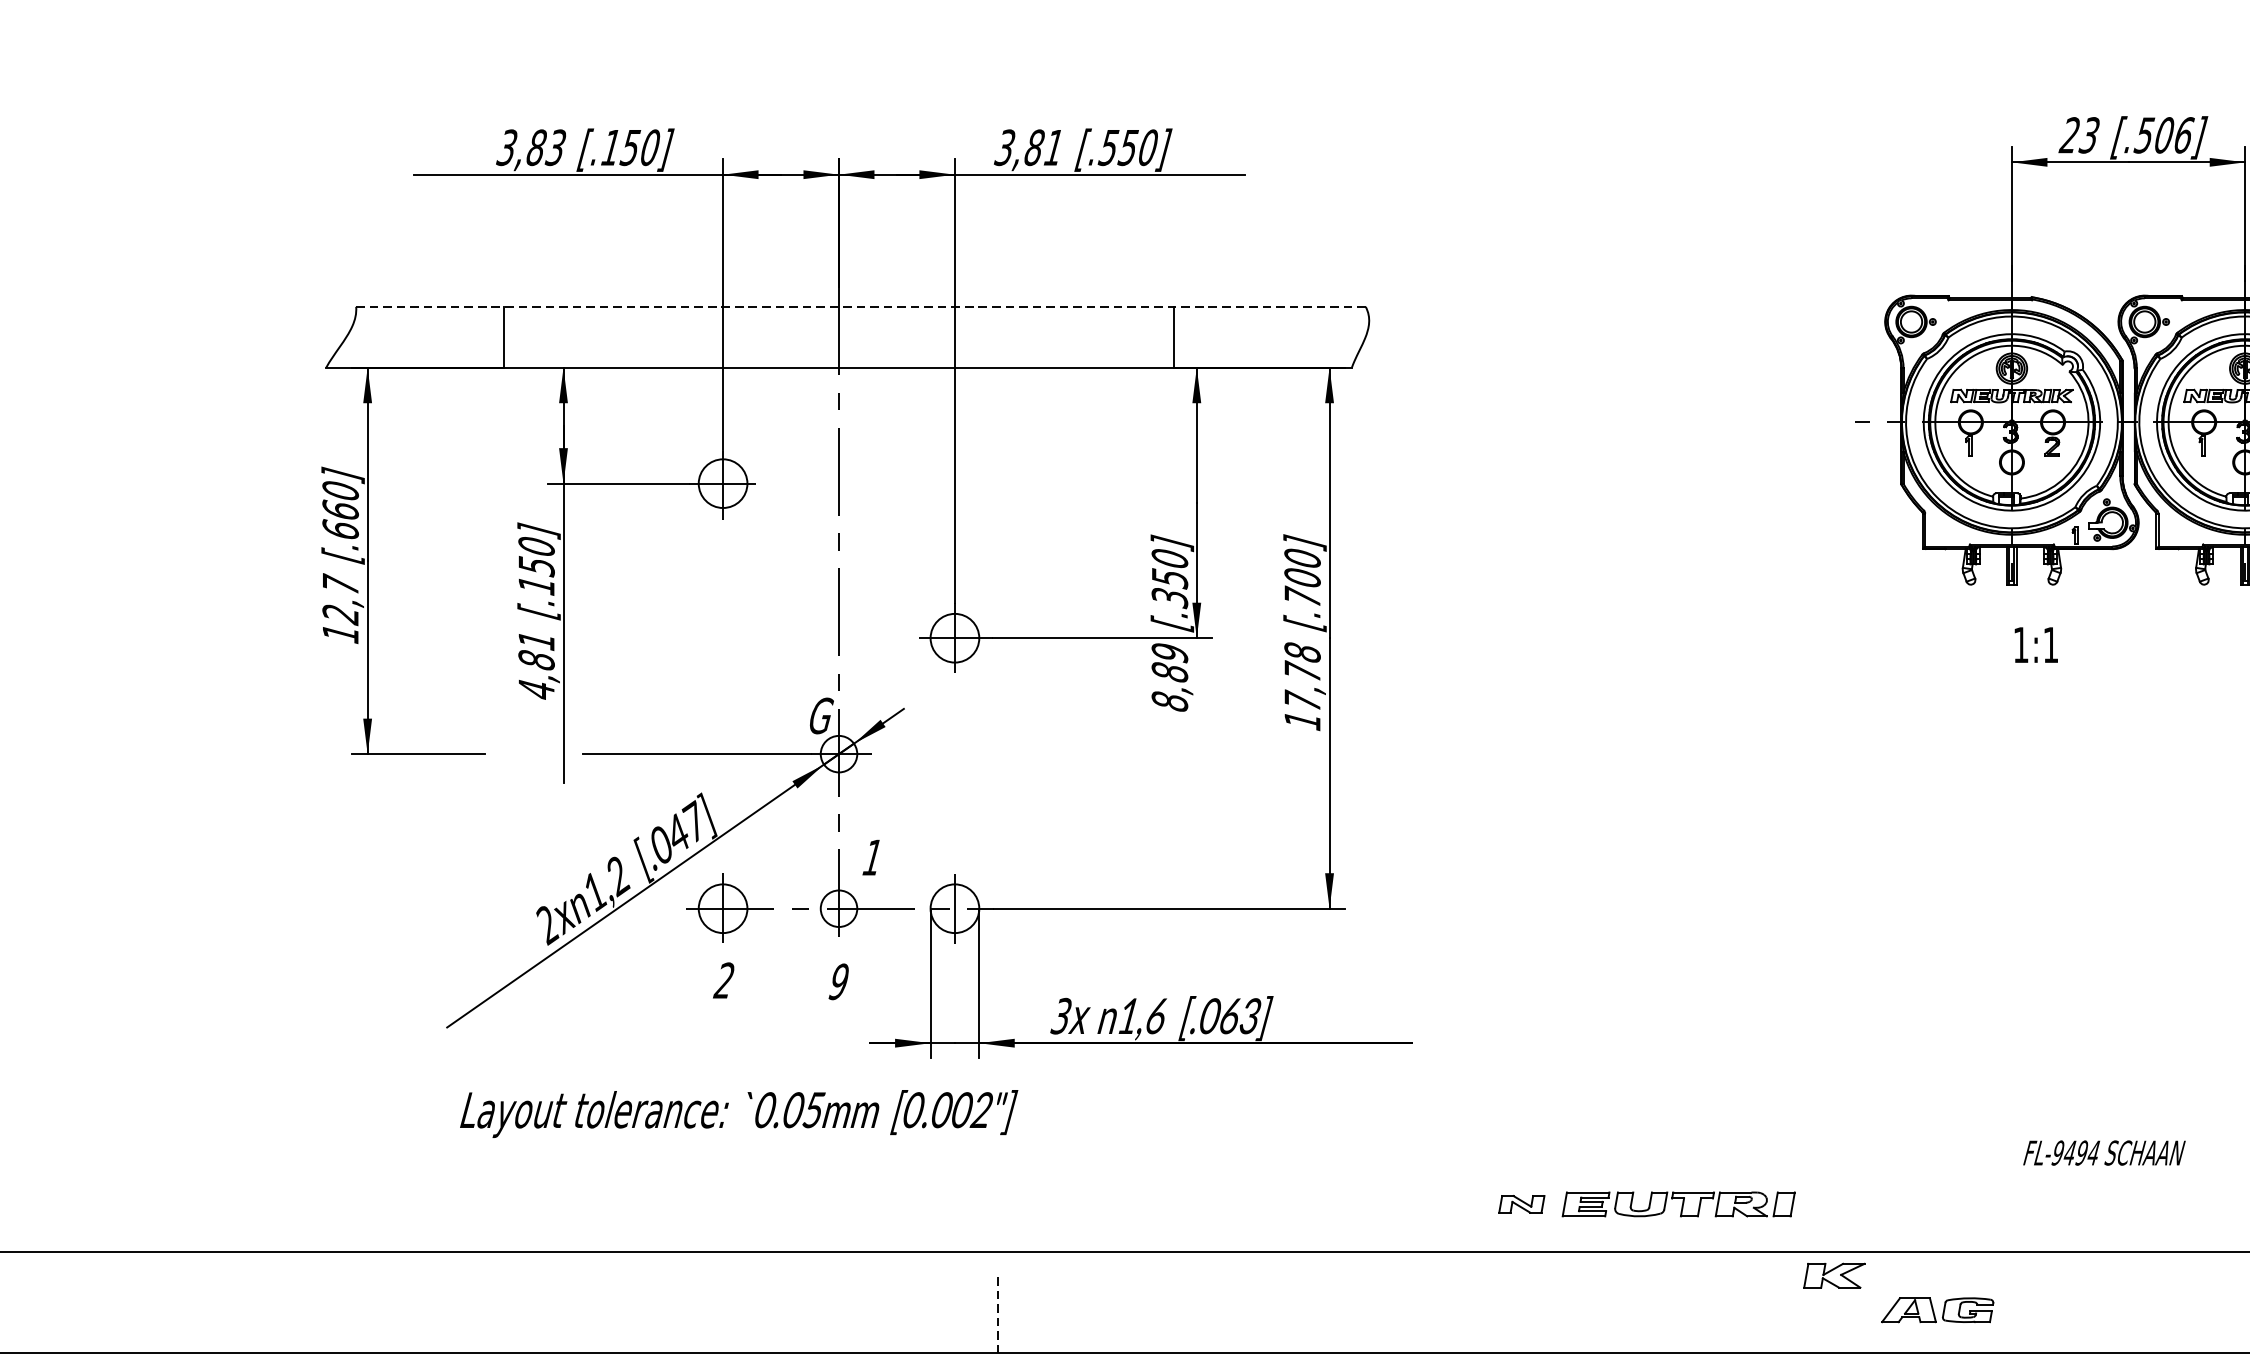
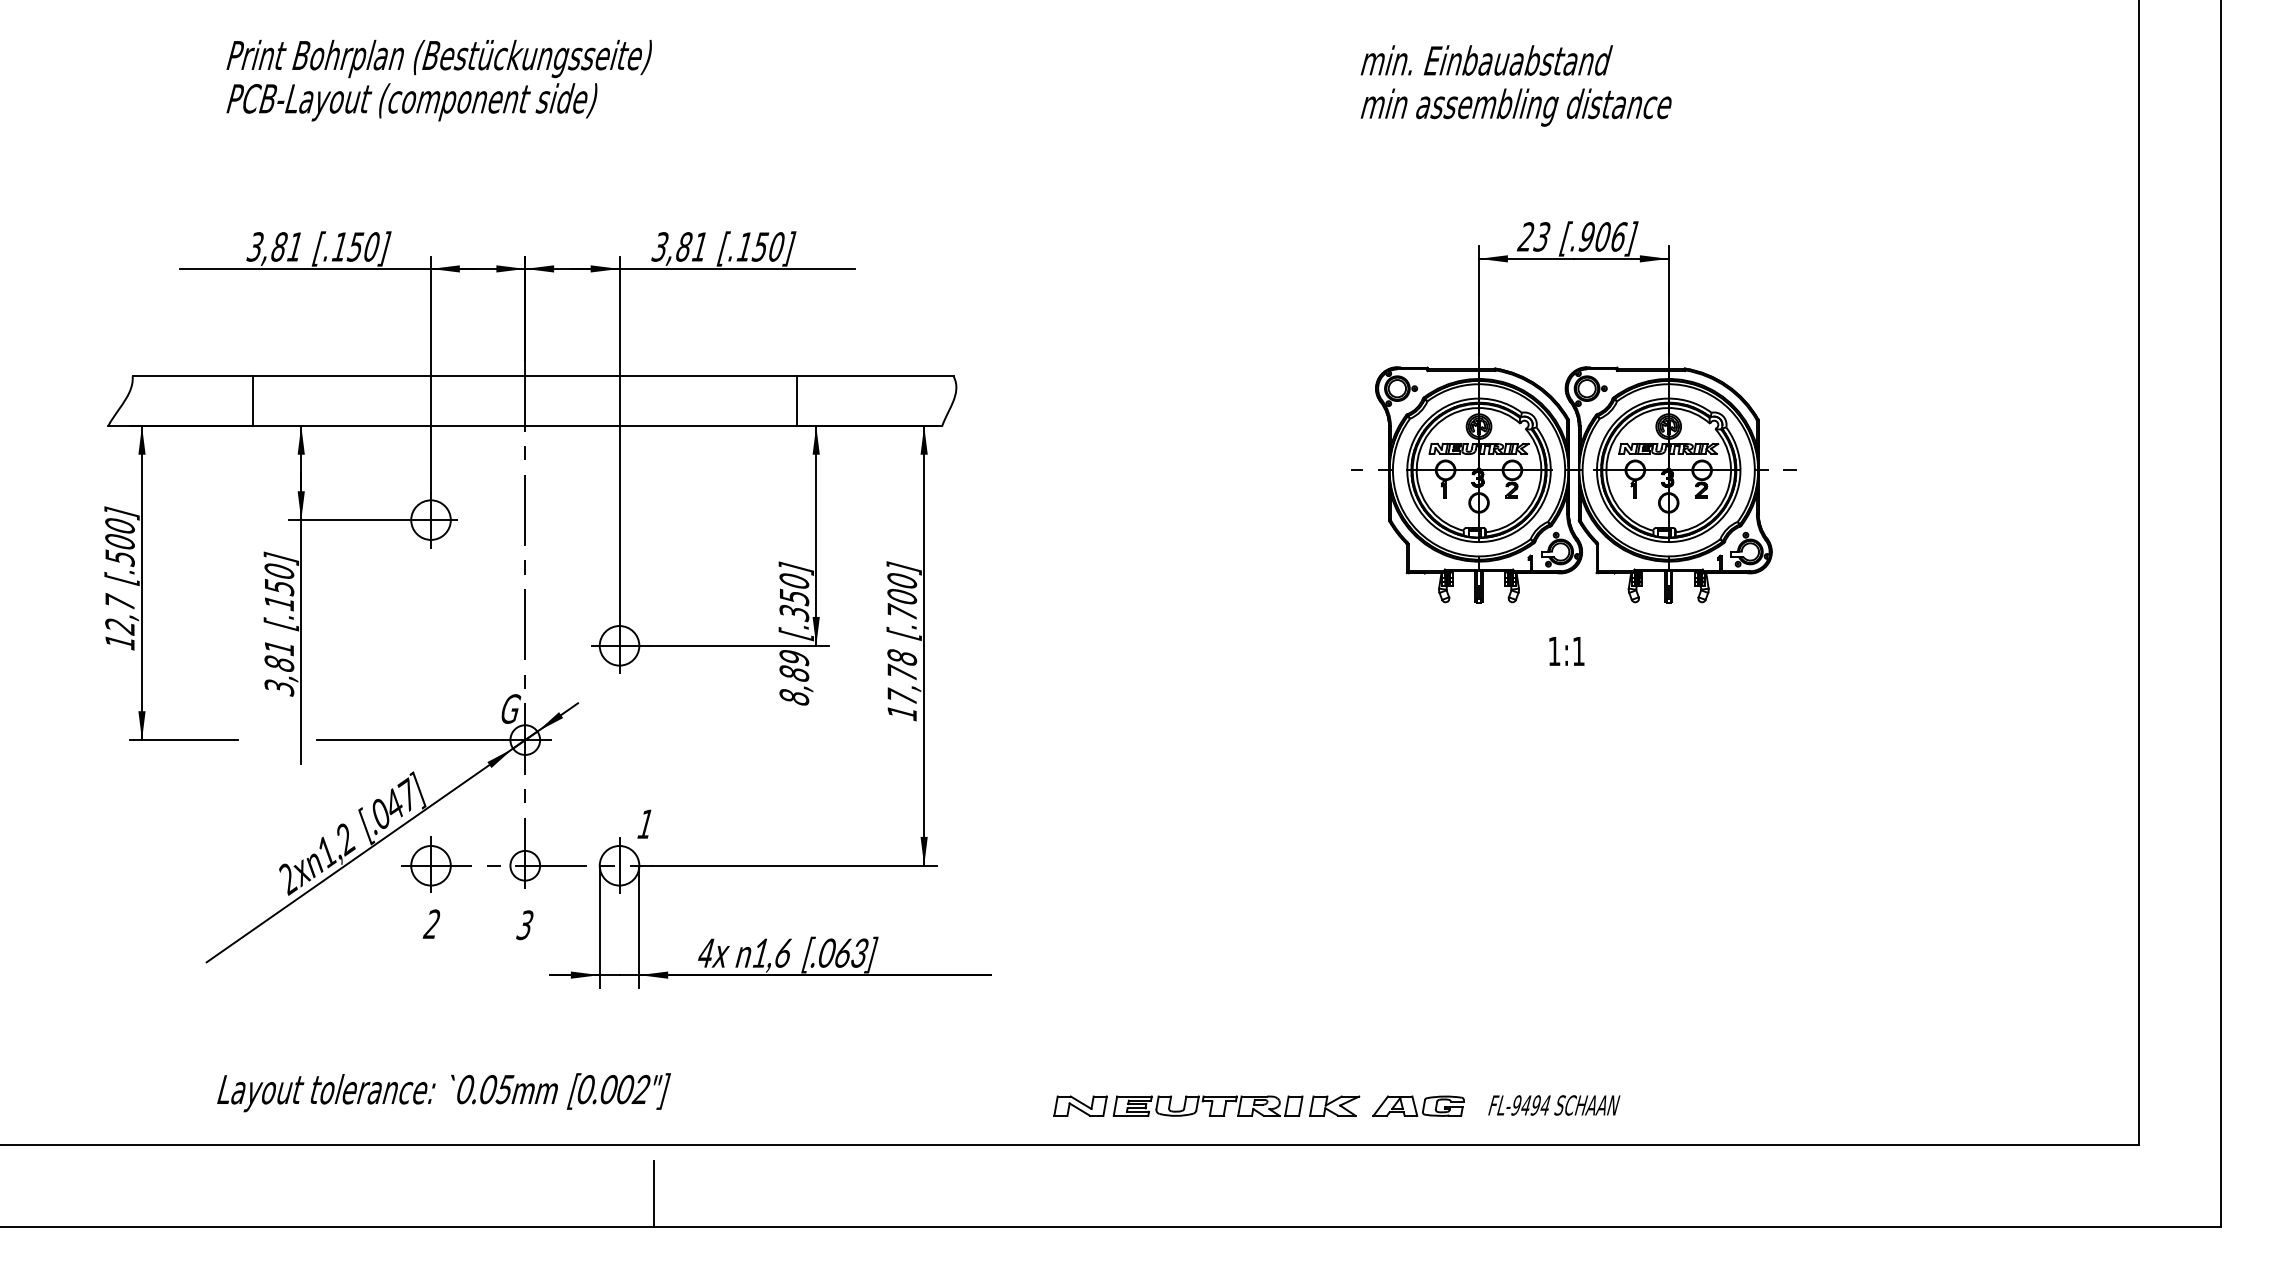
text: (2144, 134) -> (1586, 236), [.506] -> [.906]
text: (555, 147) -> (294, 246), 3,83 -> 3,81
text: (1108, 147) -> (744, 246), [.550] -> [.150]
line: (861, 307) -> (543, 376), dashed -> solid
text: (339, 520) -> (119, 550), [.660] -> [.500]
text: (2035, 645) -> (1566, 651), moved
text: (536, 689) -> (279, 687), 4,81 -> 3,81
text: (871, 856) -> (644, 823), moved
text: (838, 980) -> (524, 924), 9 -> 3
text: (1060, 1016) -> (705, 953), 3x -> 4x
text: (738, 1113) -> (443, 1092), moved
text: (2104, 1153) -> (1554, 1105), moved
part: (1521, 1203) -> (1080, 1105), size x1.43
part: (1834, 1274) -> (1334, 1105), moved
part: (1937, 1309) -> (1418, 1105), moved
line: (997, 1312) -> (654, 1194), dashed -> solid

